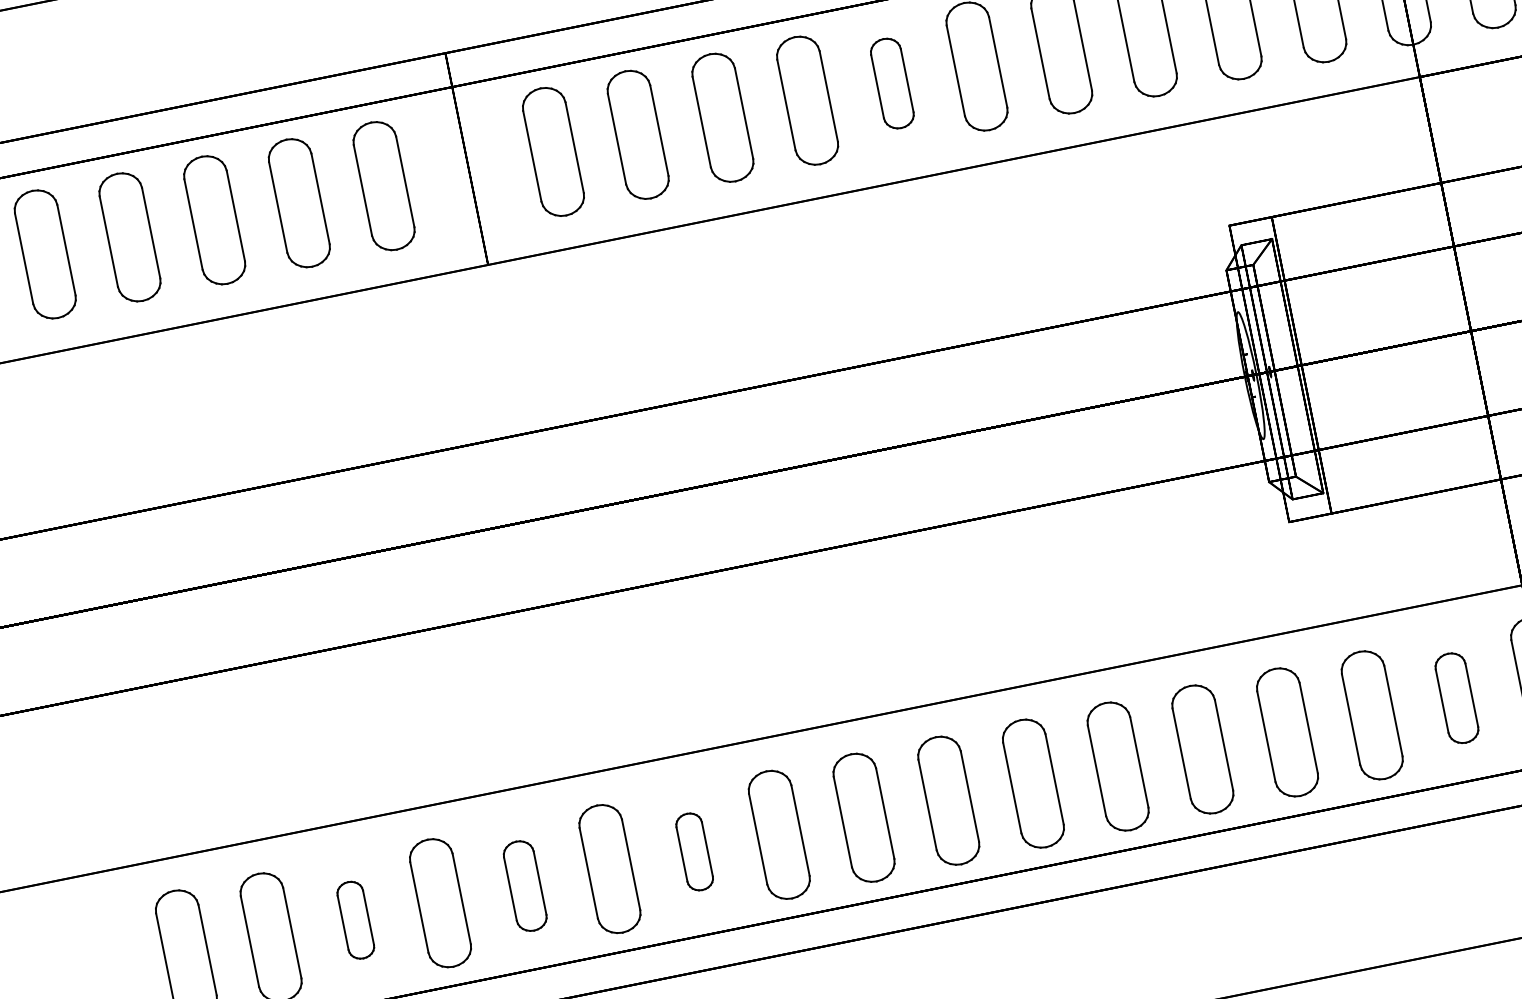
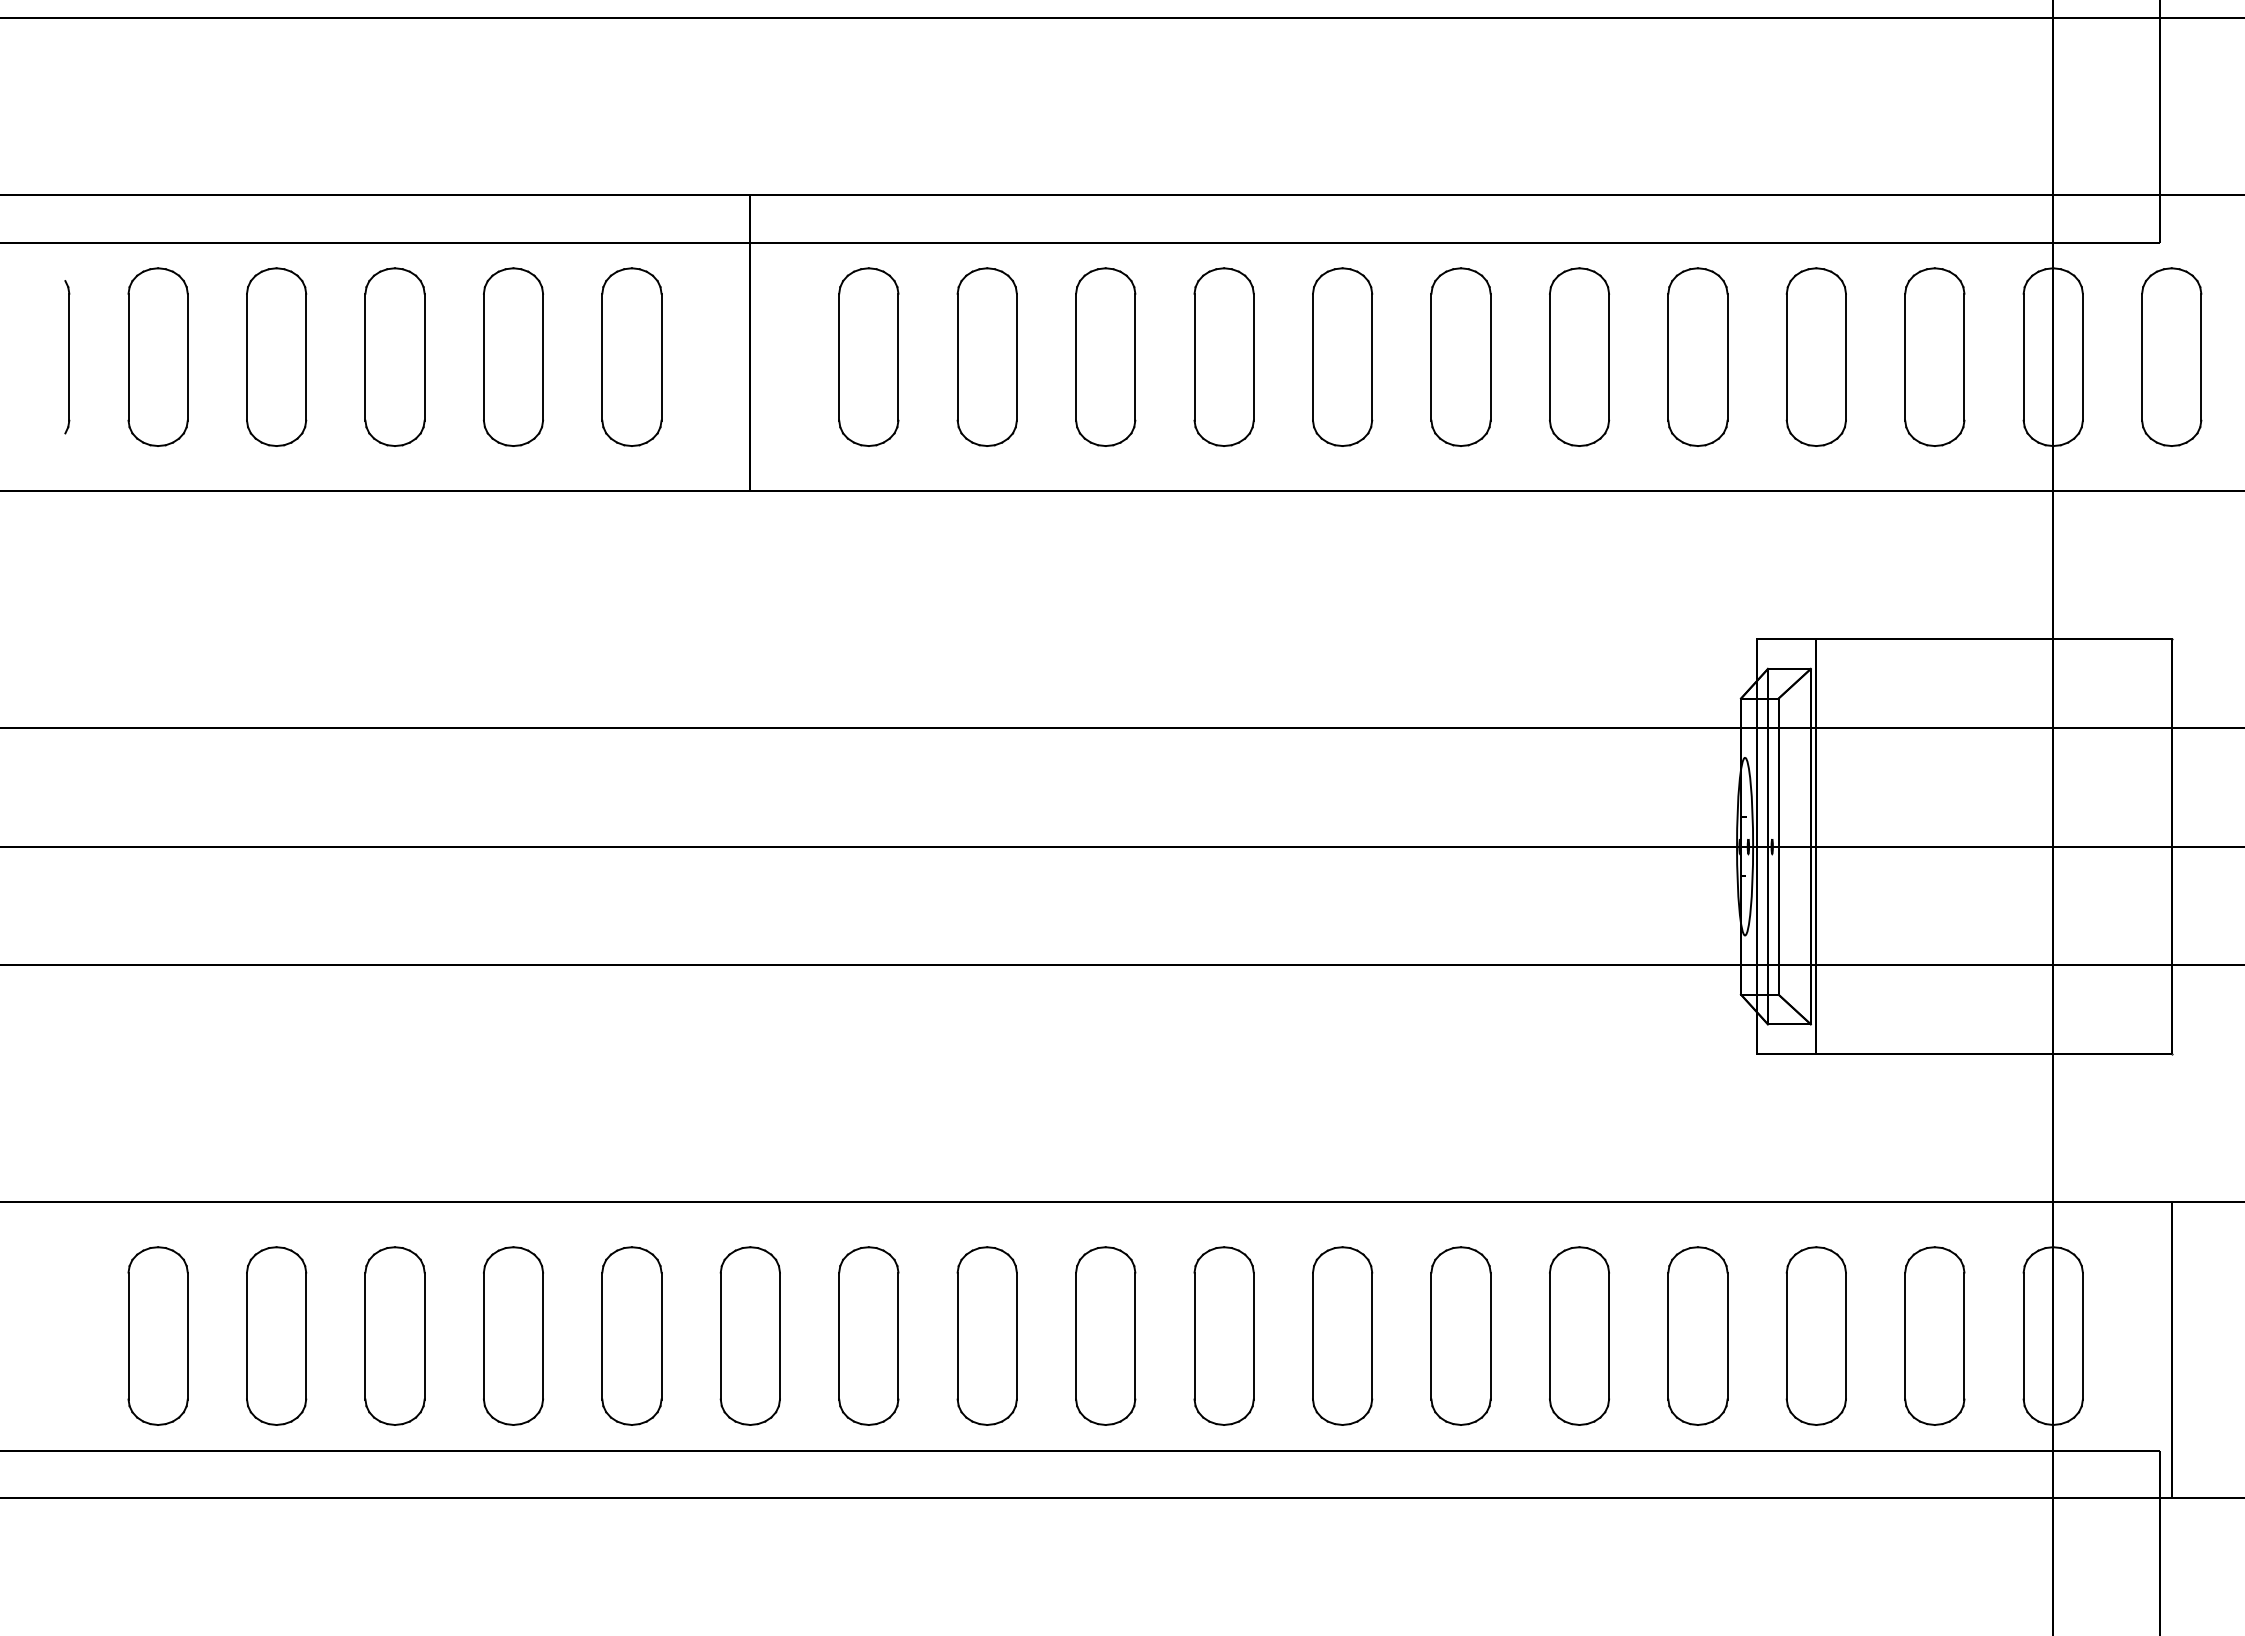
part: (892, 83) -> (1342, 356), size x1.43
part: (1456, 697) -> (1934, 1335), size x1.43
part: (694, 851) -> (868, 1335), size x1.67
part: (524, 885) -> (631, 1335), size x1.43
part: (355, 919) -> (394, 1335), size x1.67

